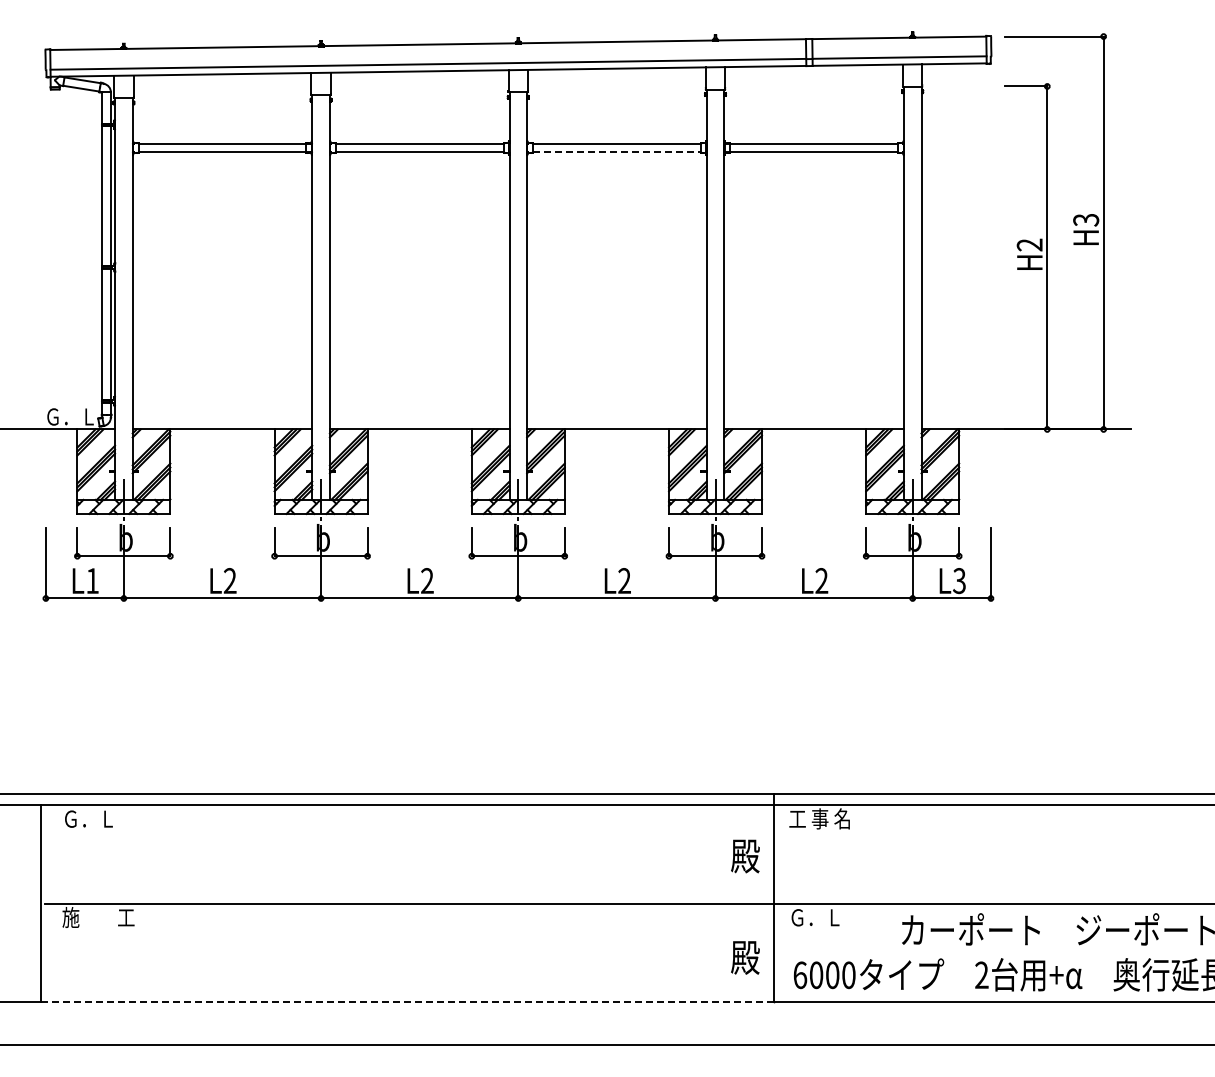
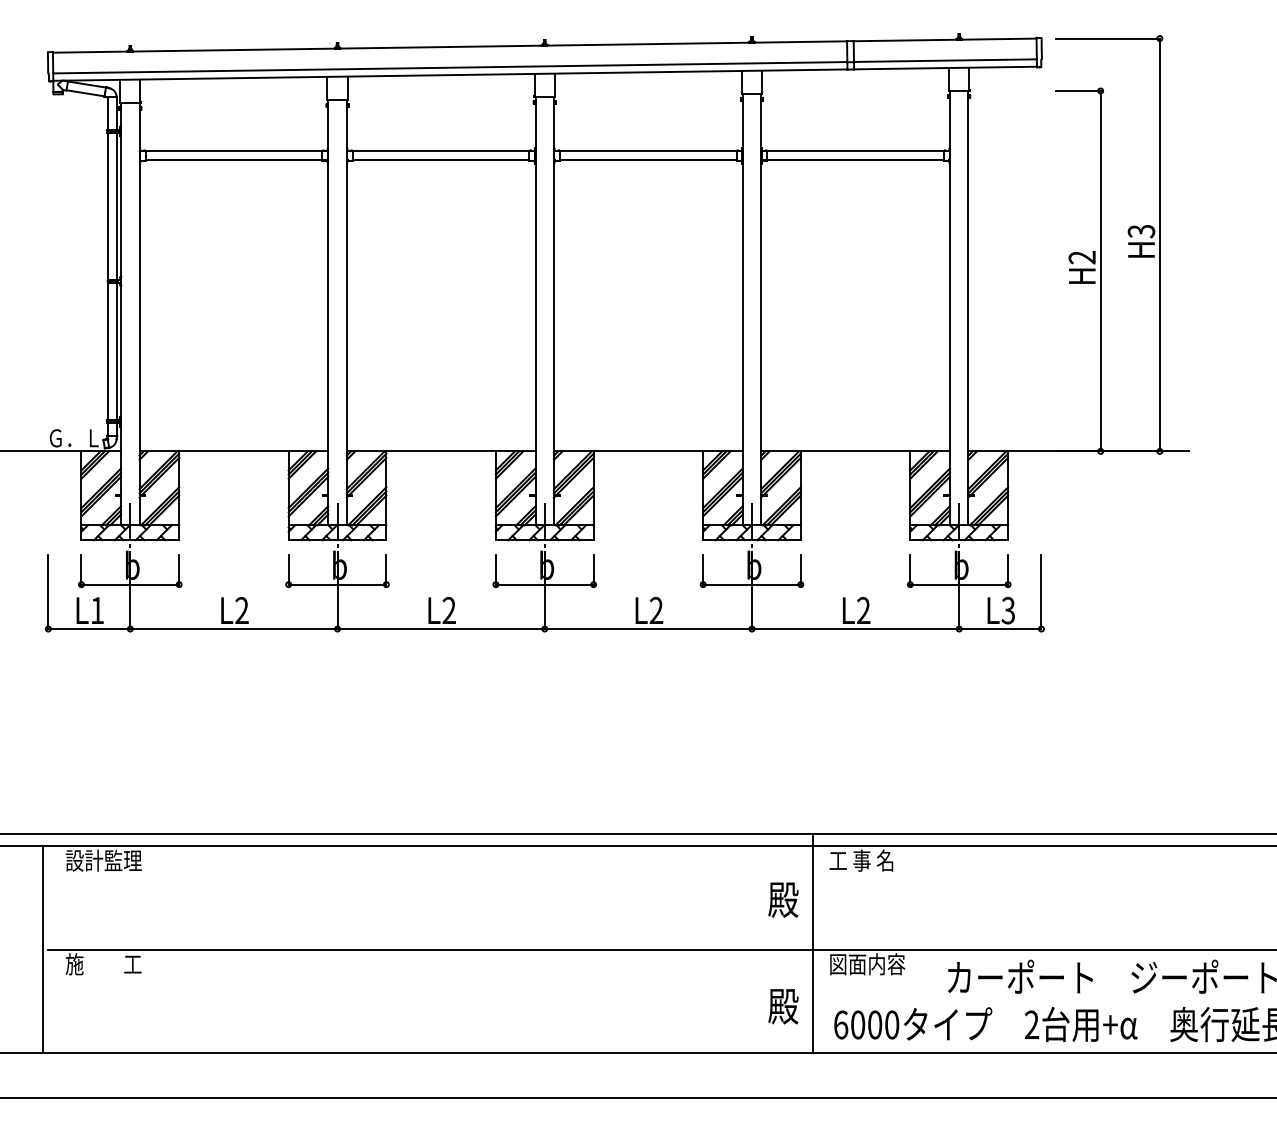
line: (616, 152) -> (647, 160), dashed -> solid
text: (98, 818) -> (103, 860), Ｇ．Ｌ -> 設計監理
text: (825, 917) -> (867, 964), Ｇ．Ｌ -> 図面内容
line: (407, 1002) -> (428, 1053), dashed -> solid

